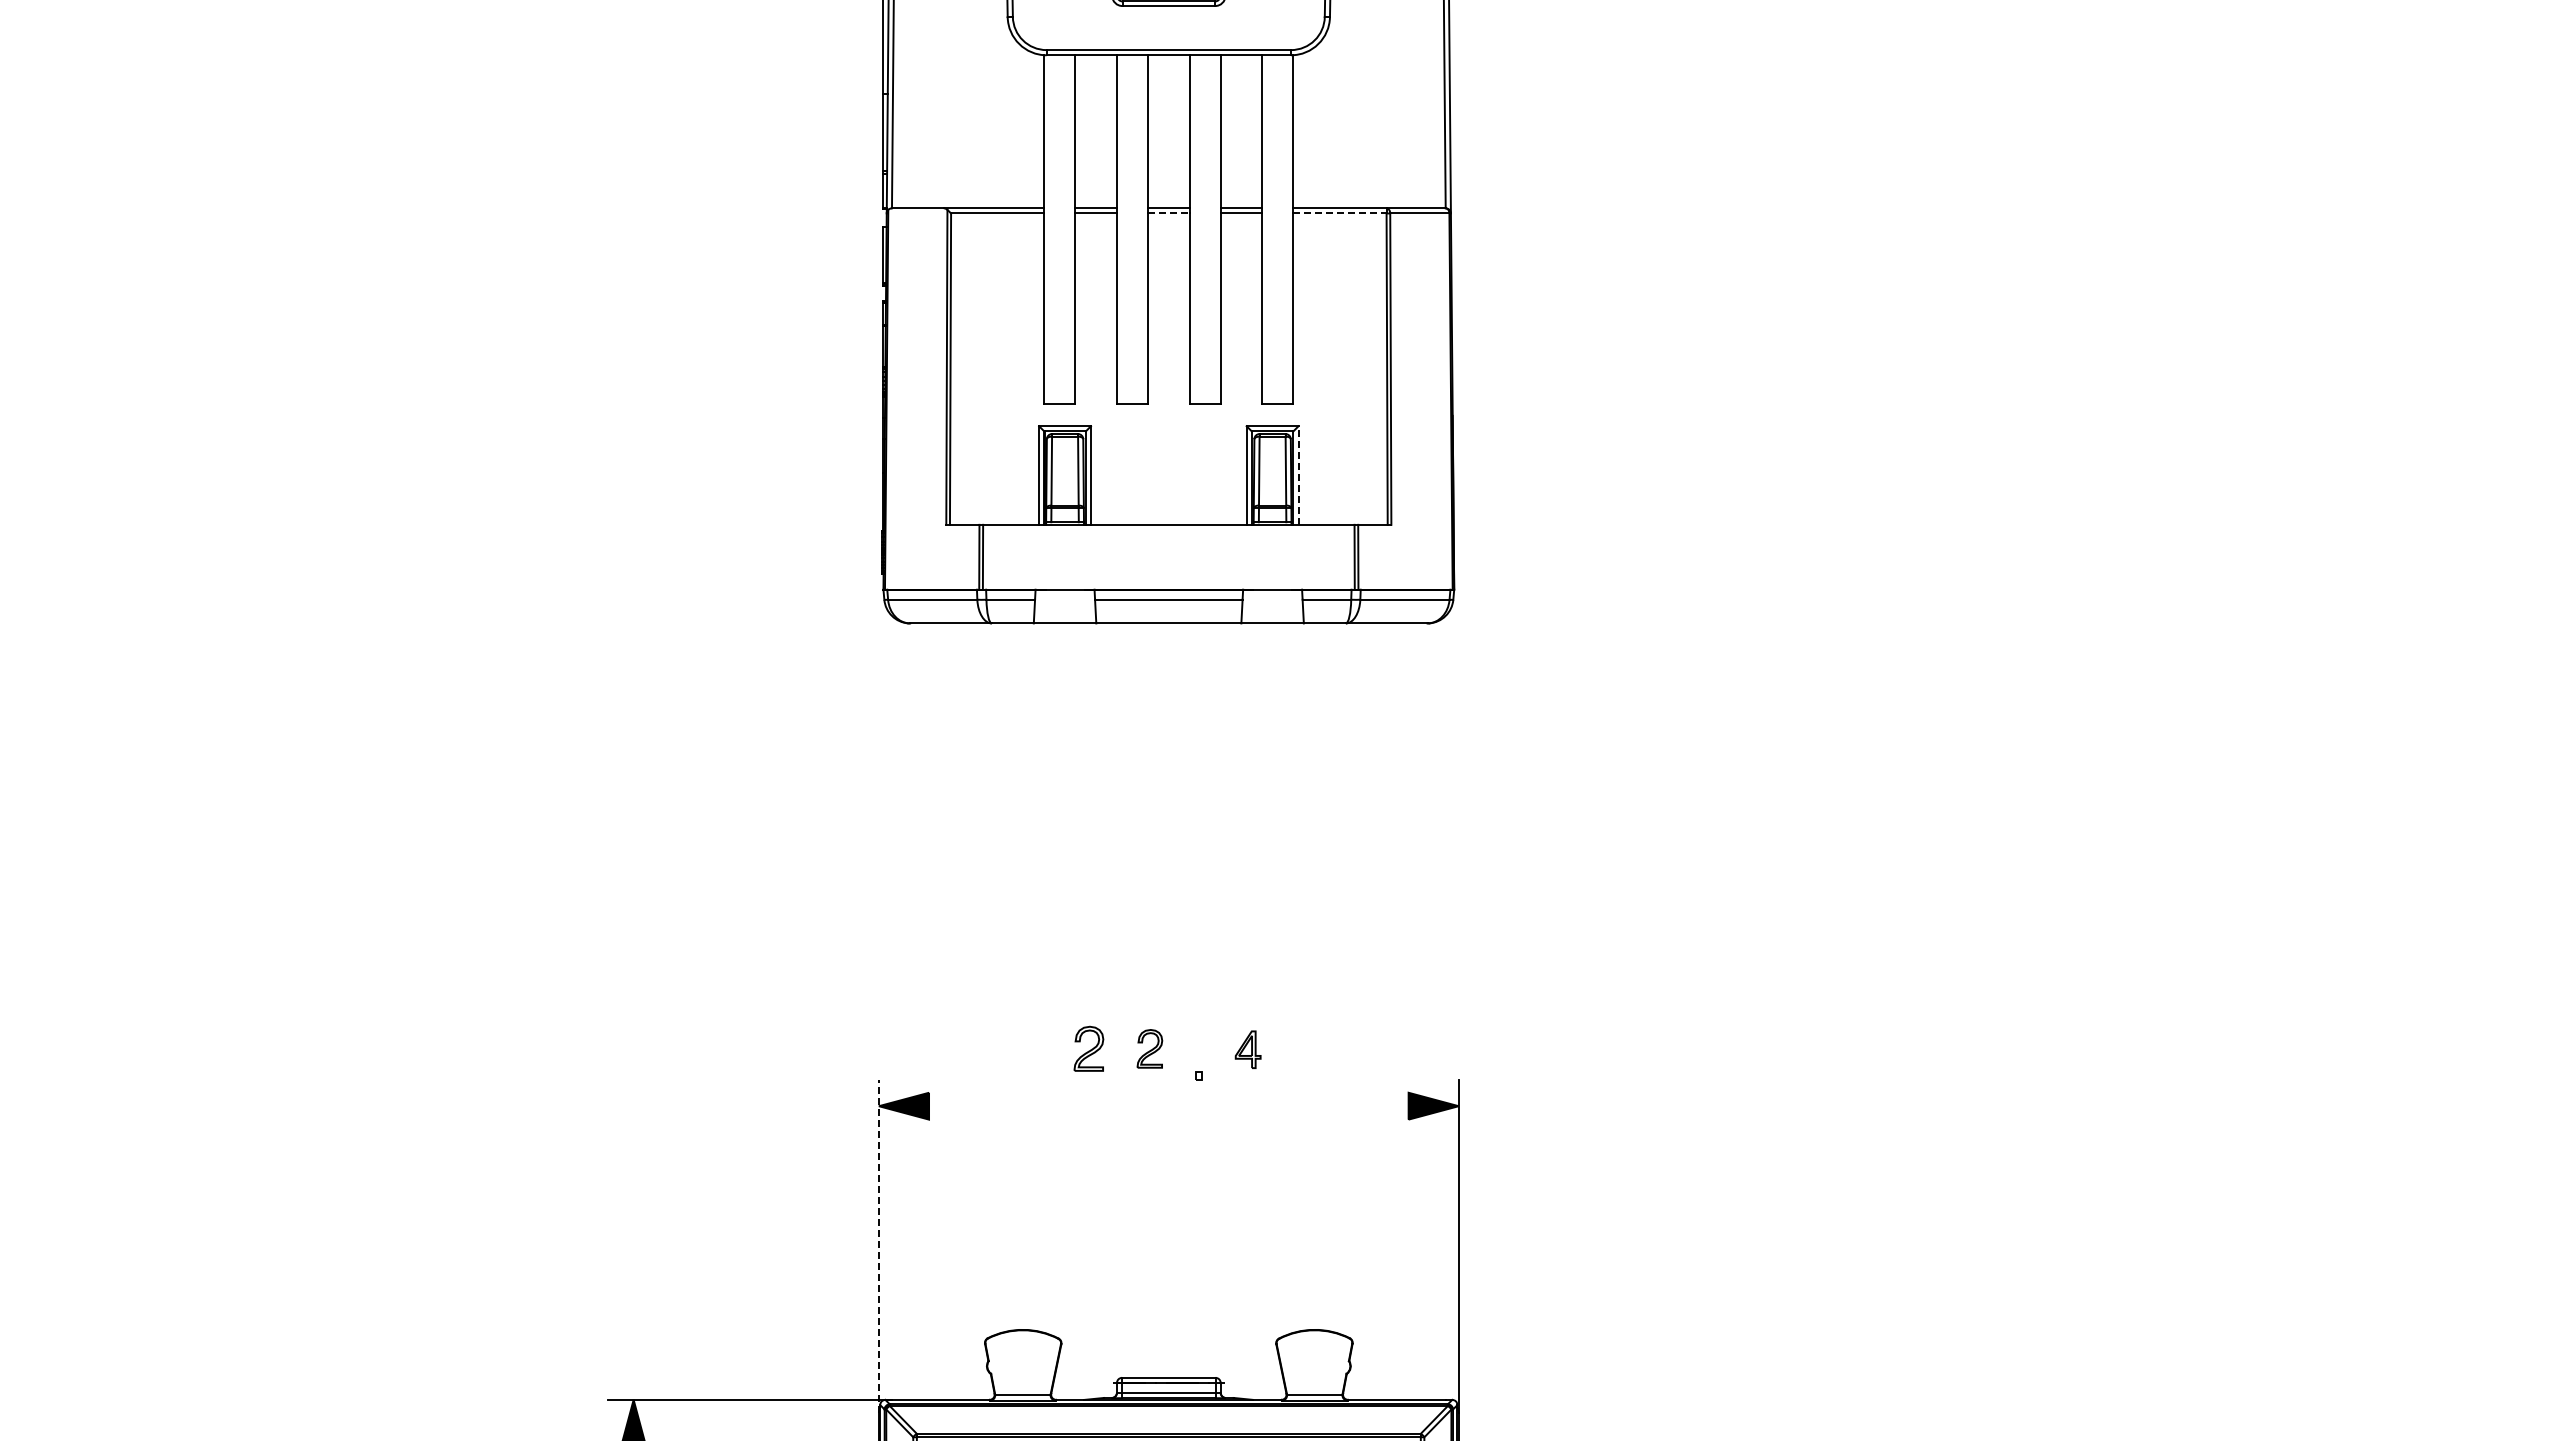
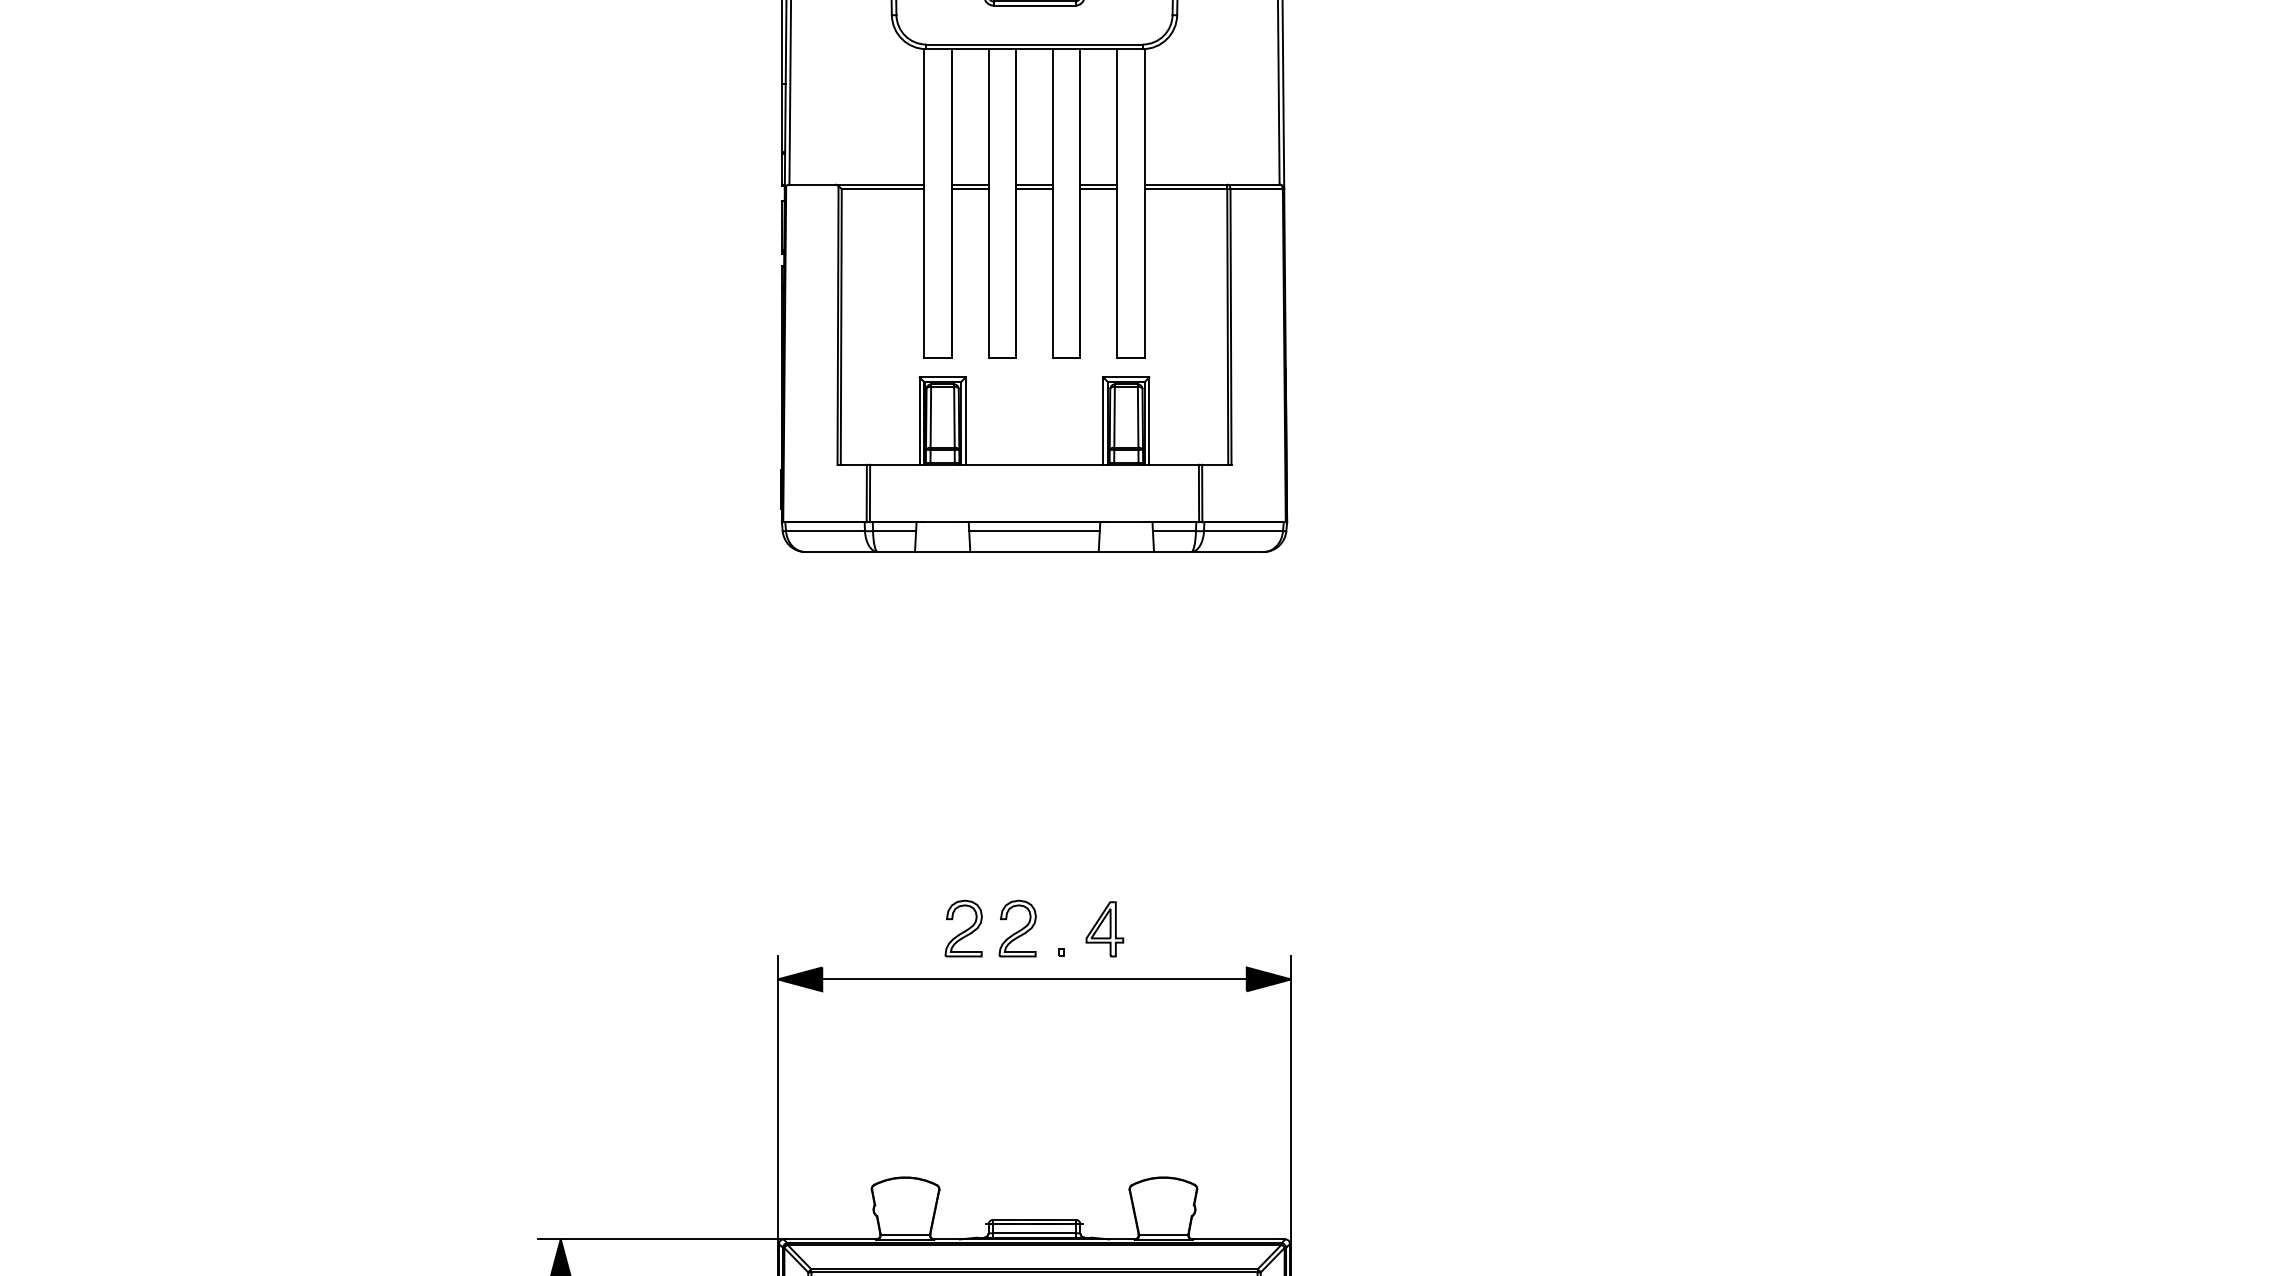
line: (1168, 213) -> (1034, 189), dashed -> solid
line: (1339, 213) -> (1185, 189), dashed -> solid
line: (1298, 475) -> (1149, 421), dashed -> solid
part: (1088, 1048) -> (963, 928), size x1.43
part: (1149, 1048) -> (1017, 928), size x1.67
part: (1247, 1049) -> (1104, 929), size x1.67
line: (1168, 1106) -> (1034, 979), added
line: (878, 1246) -> (777, 1103), dashed -> solid

